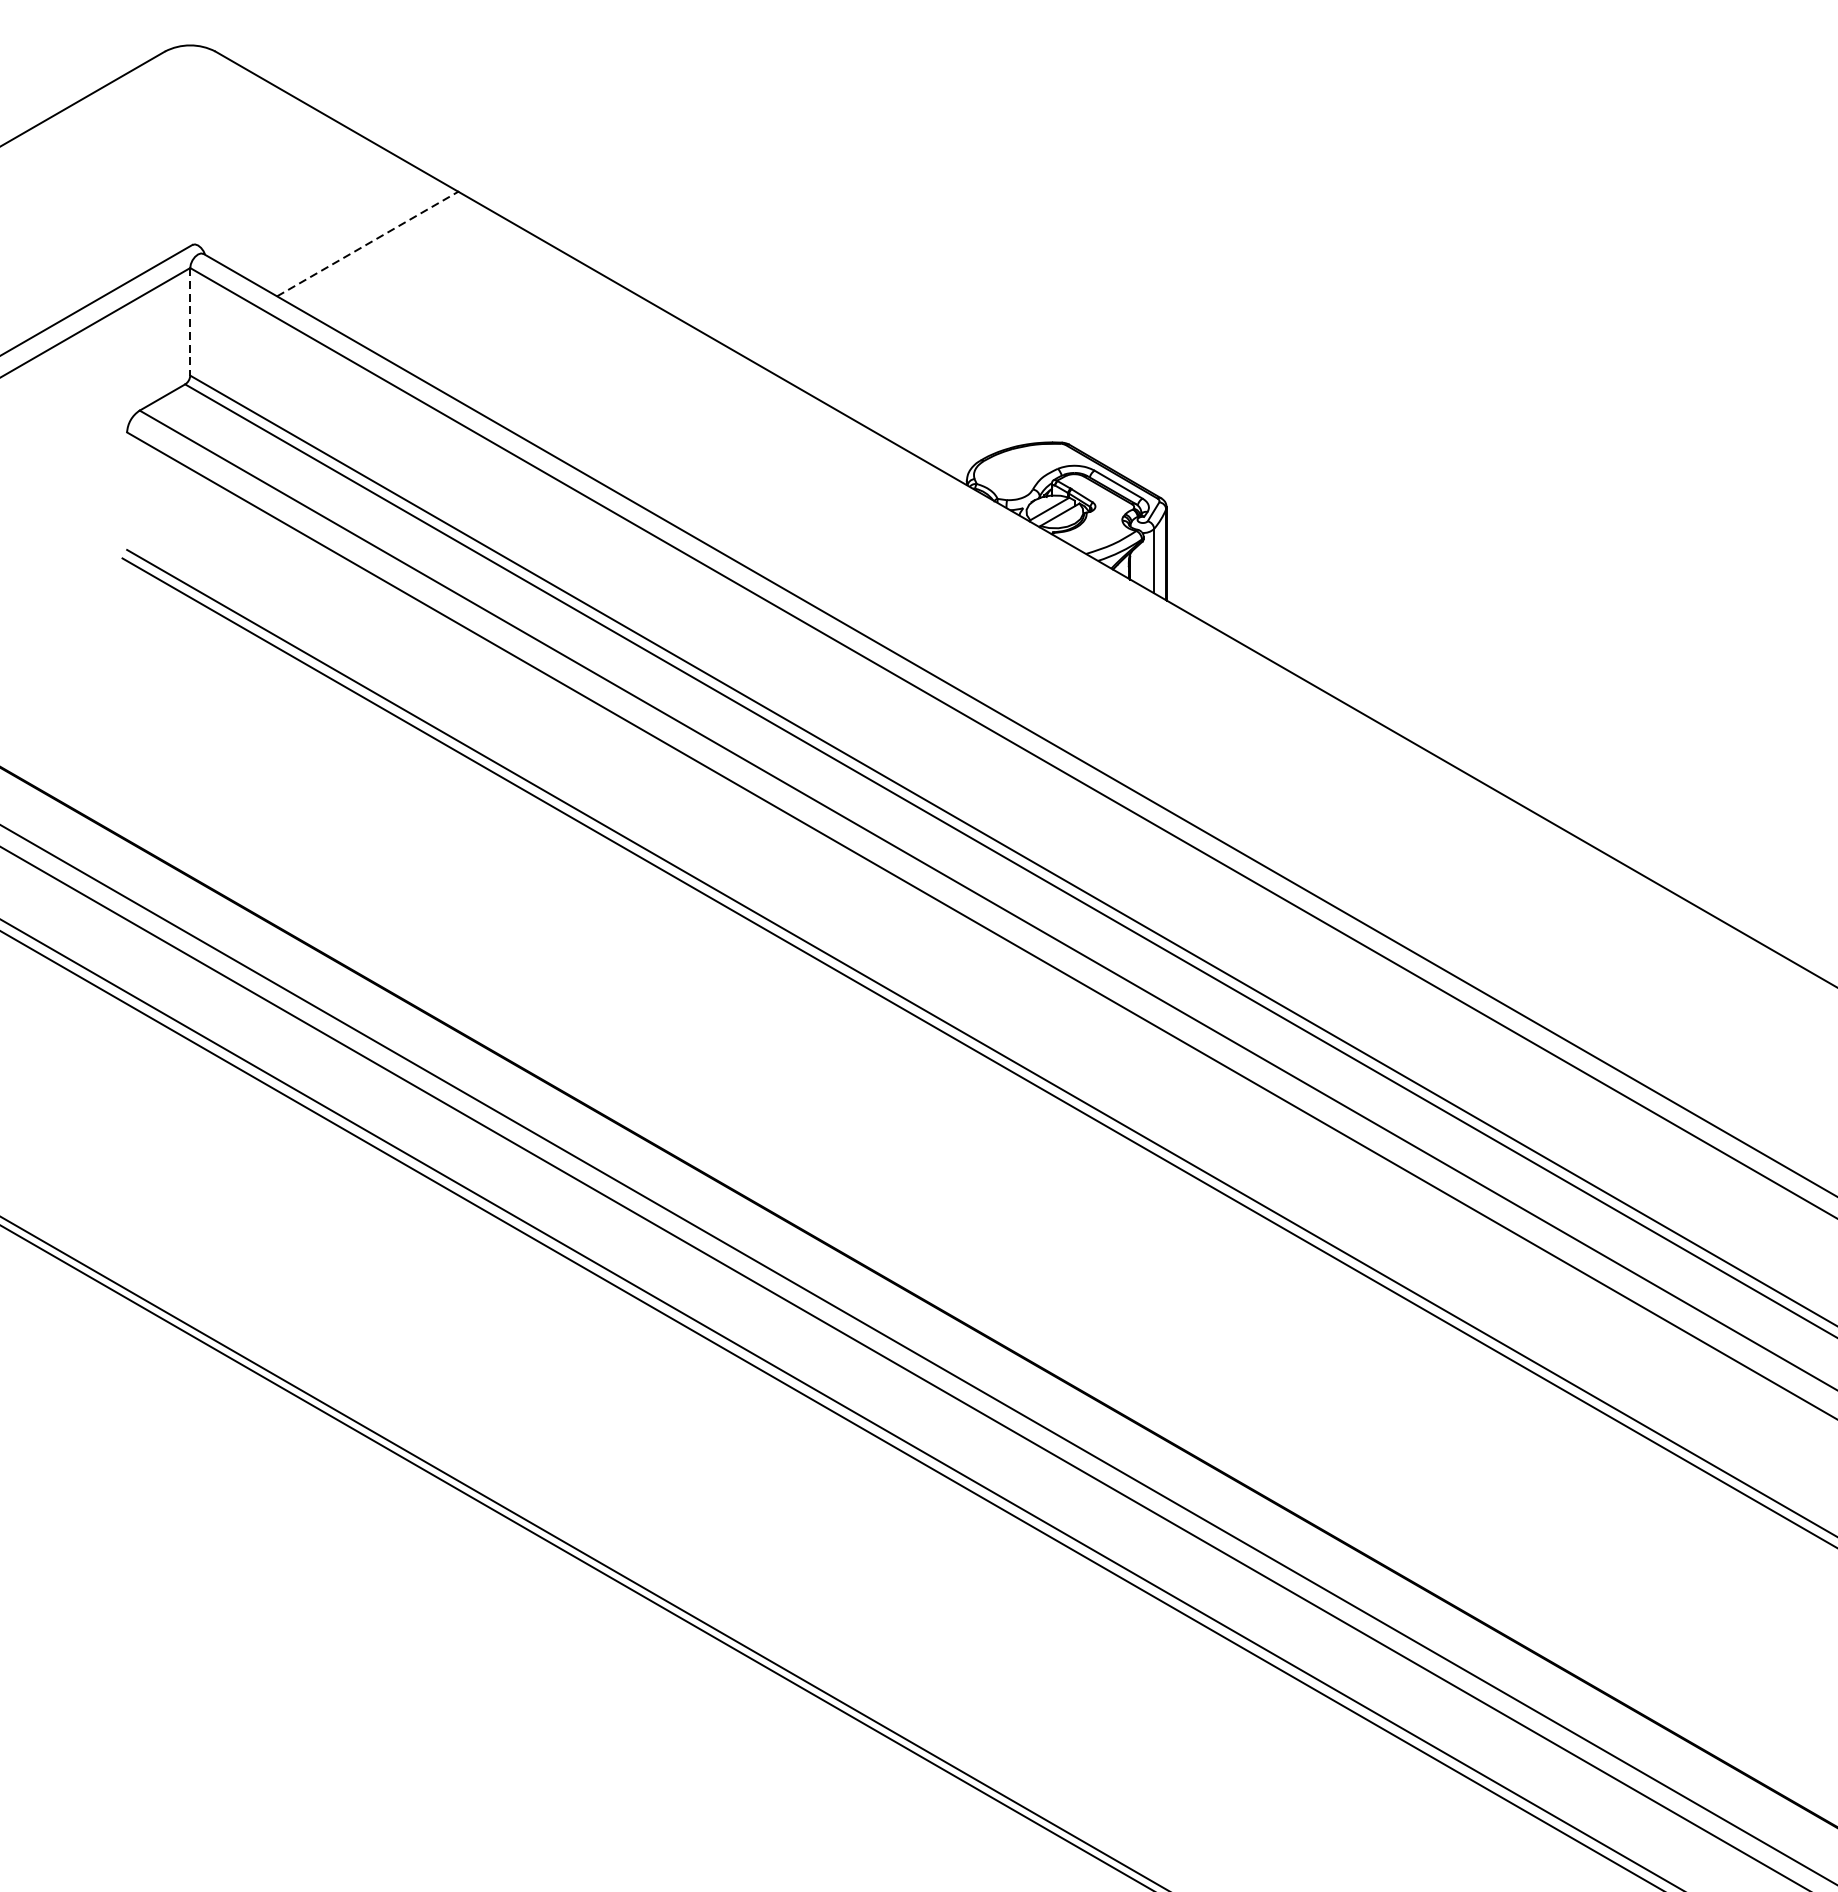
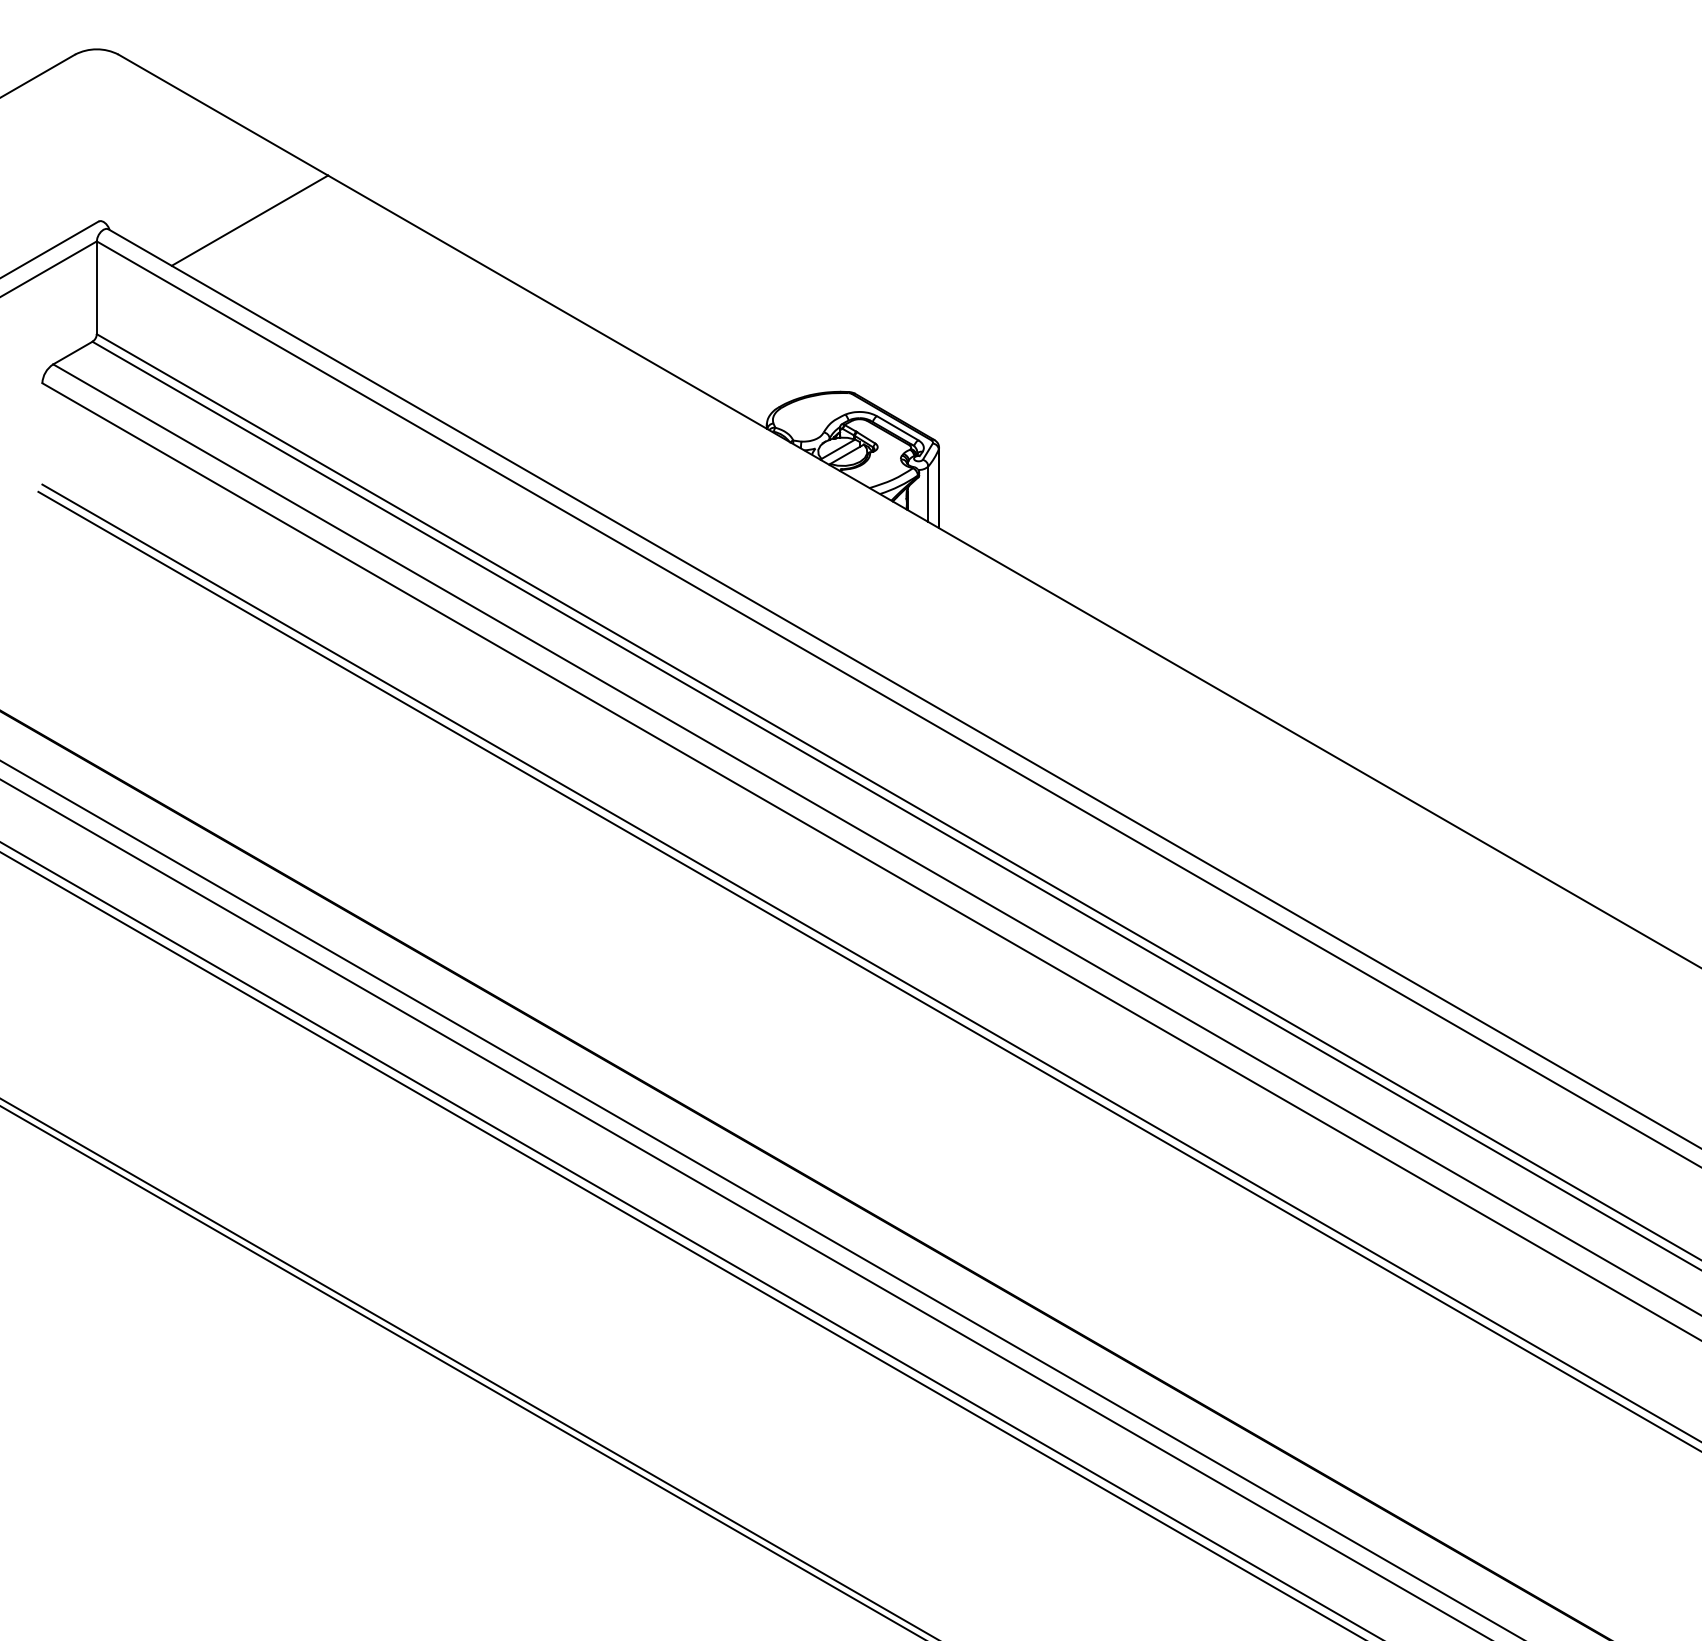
line: (368, 243) -> (250, 220), dashed -> solid
line: (189, 322) -> (96, 288), dashed -> solid

